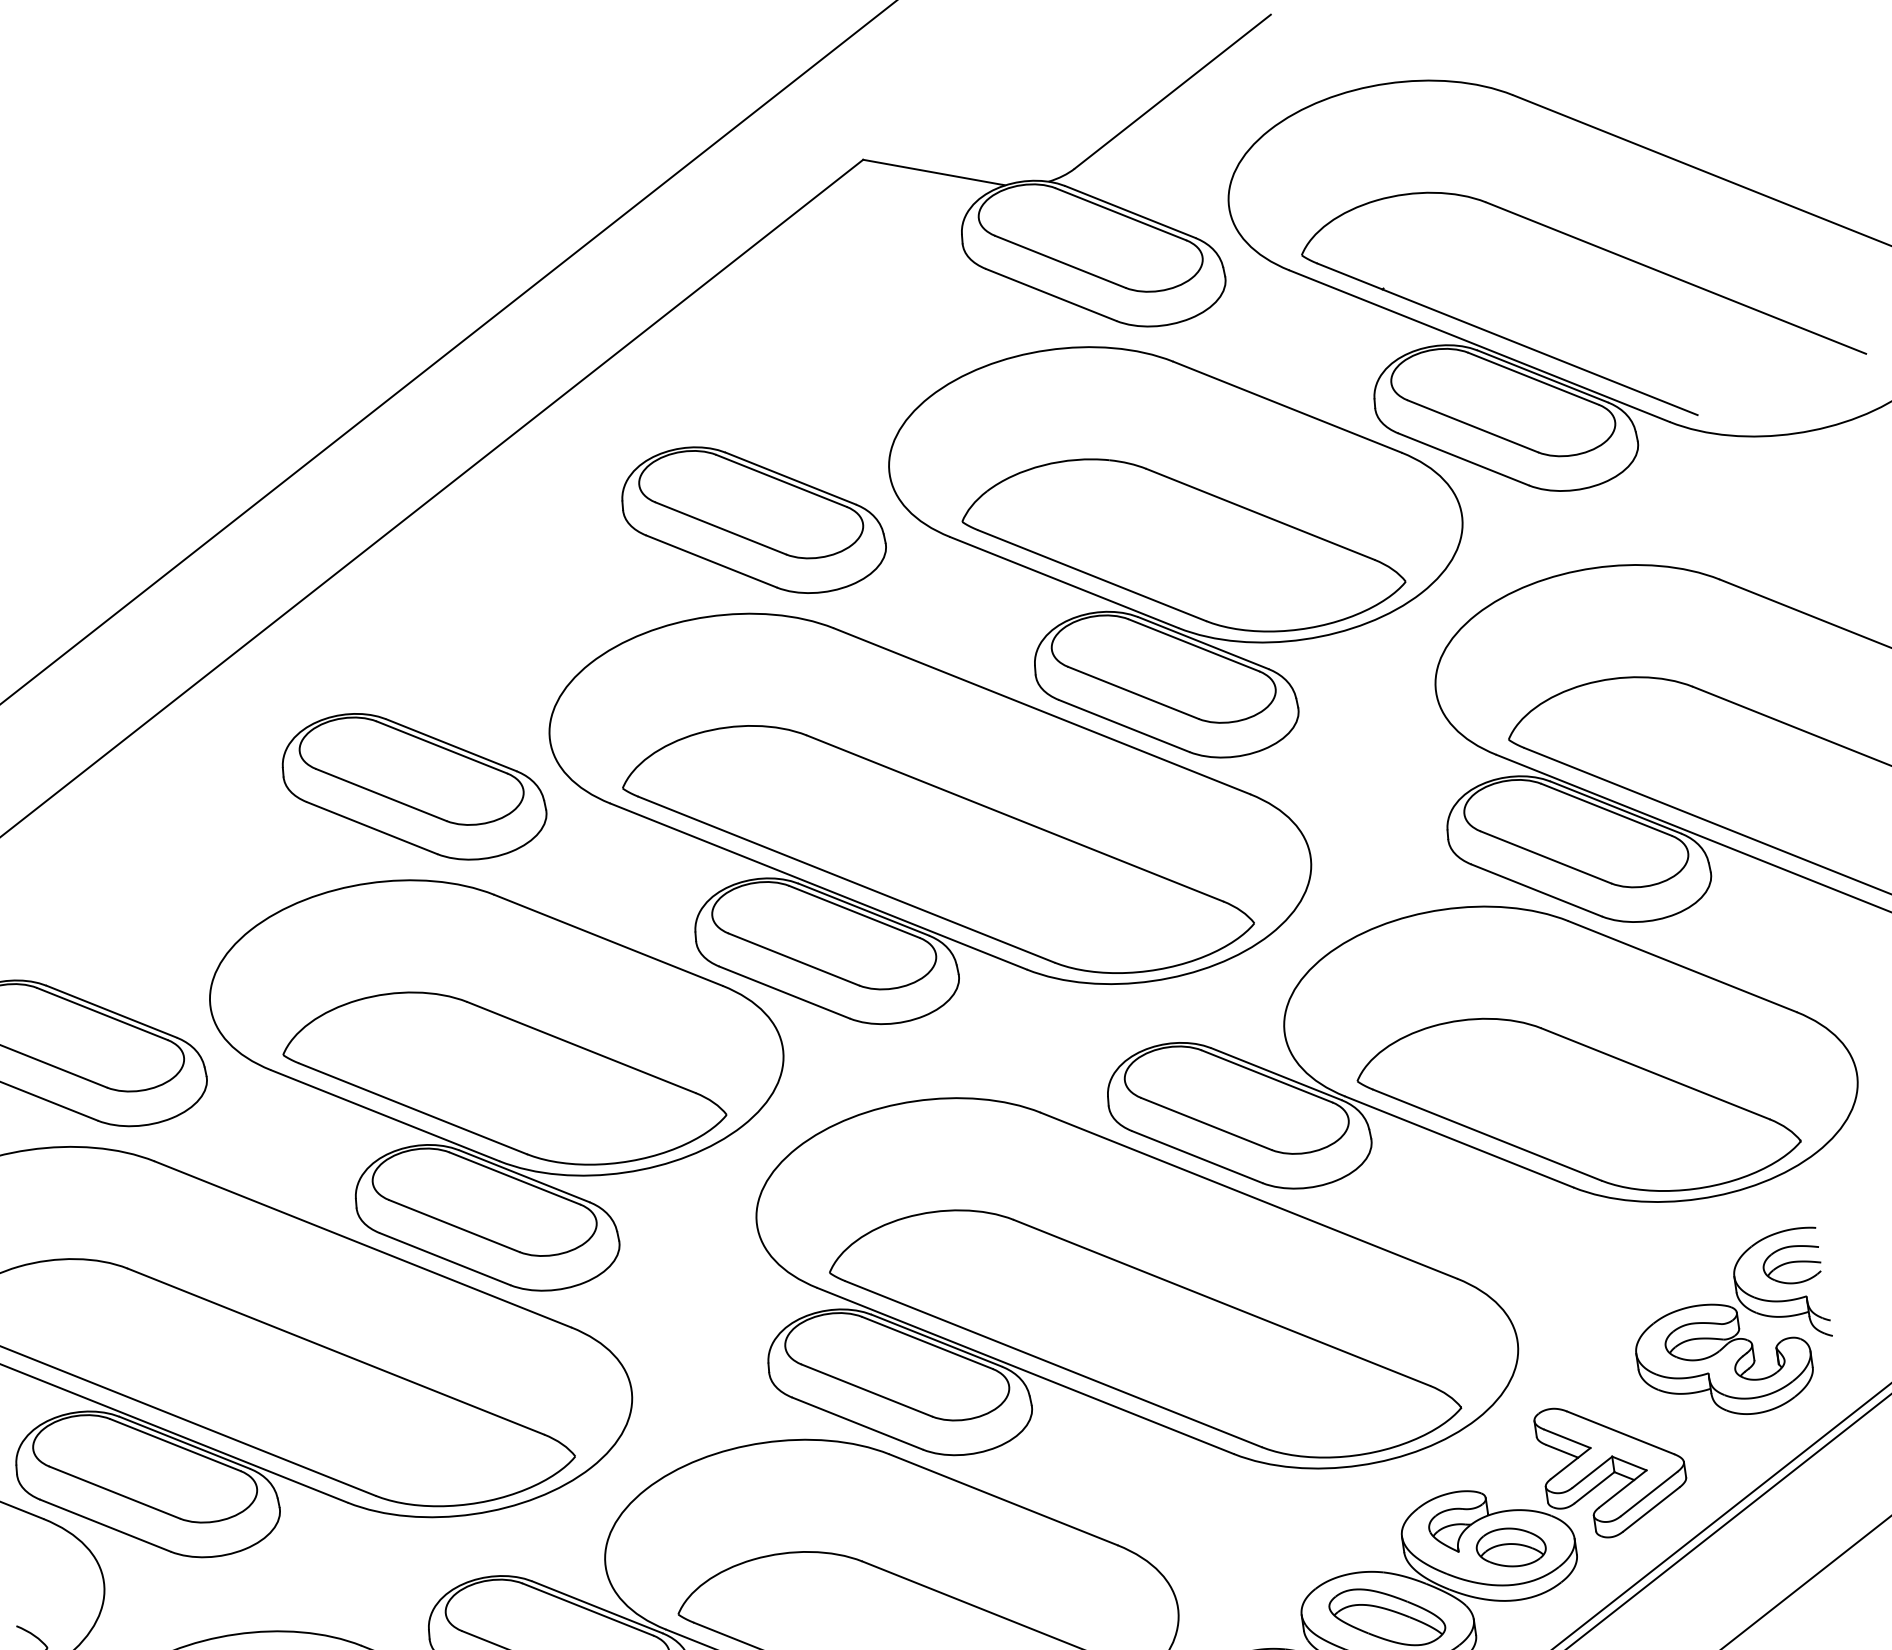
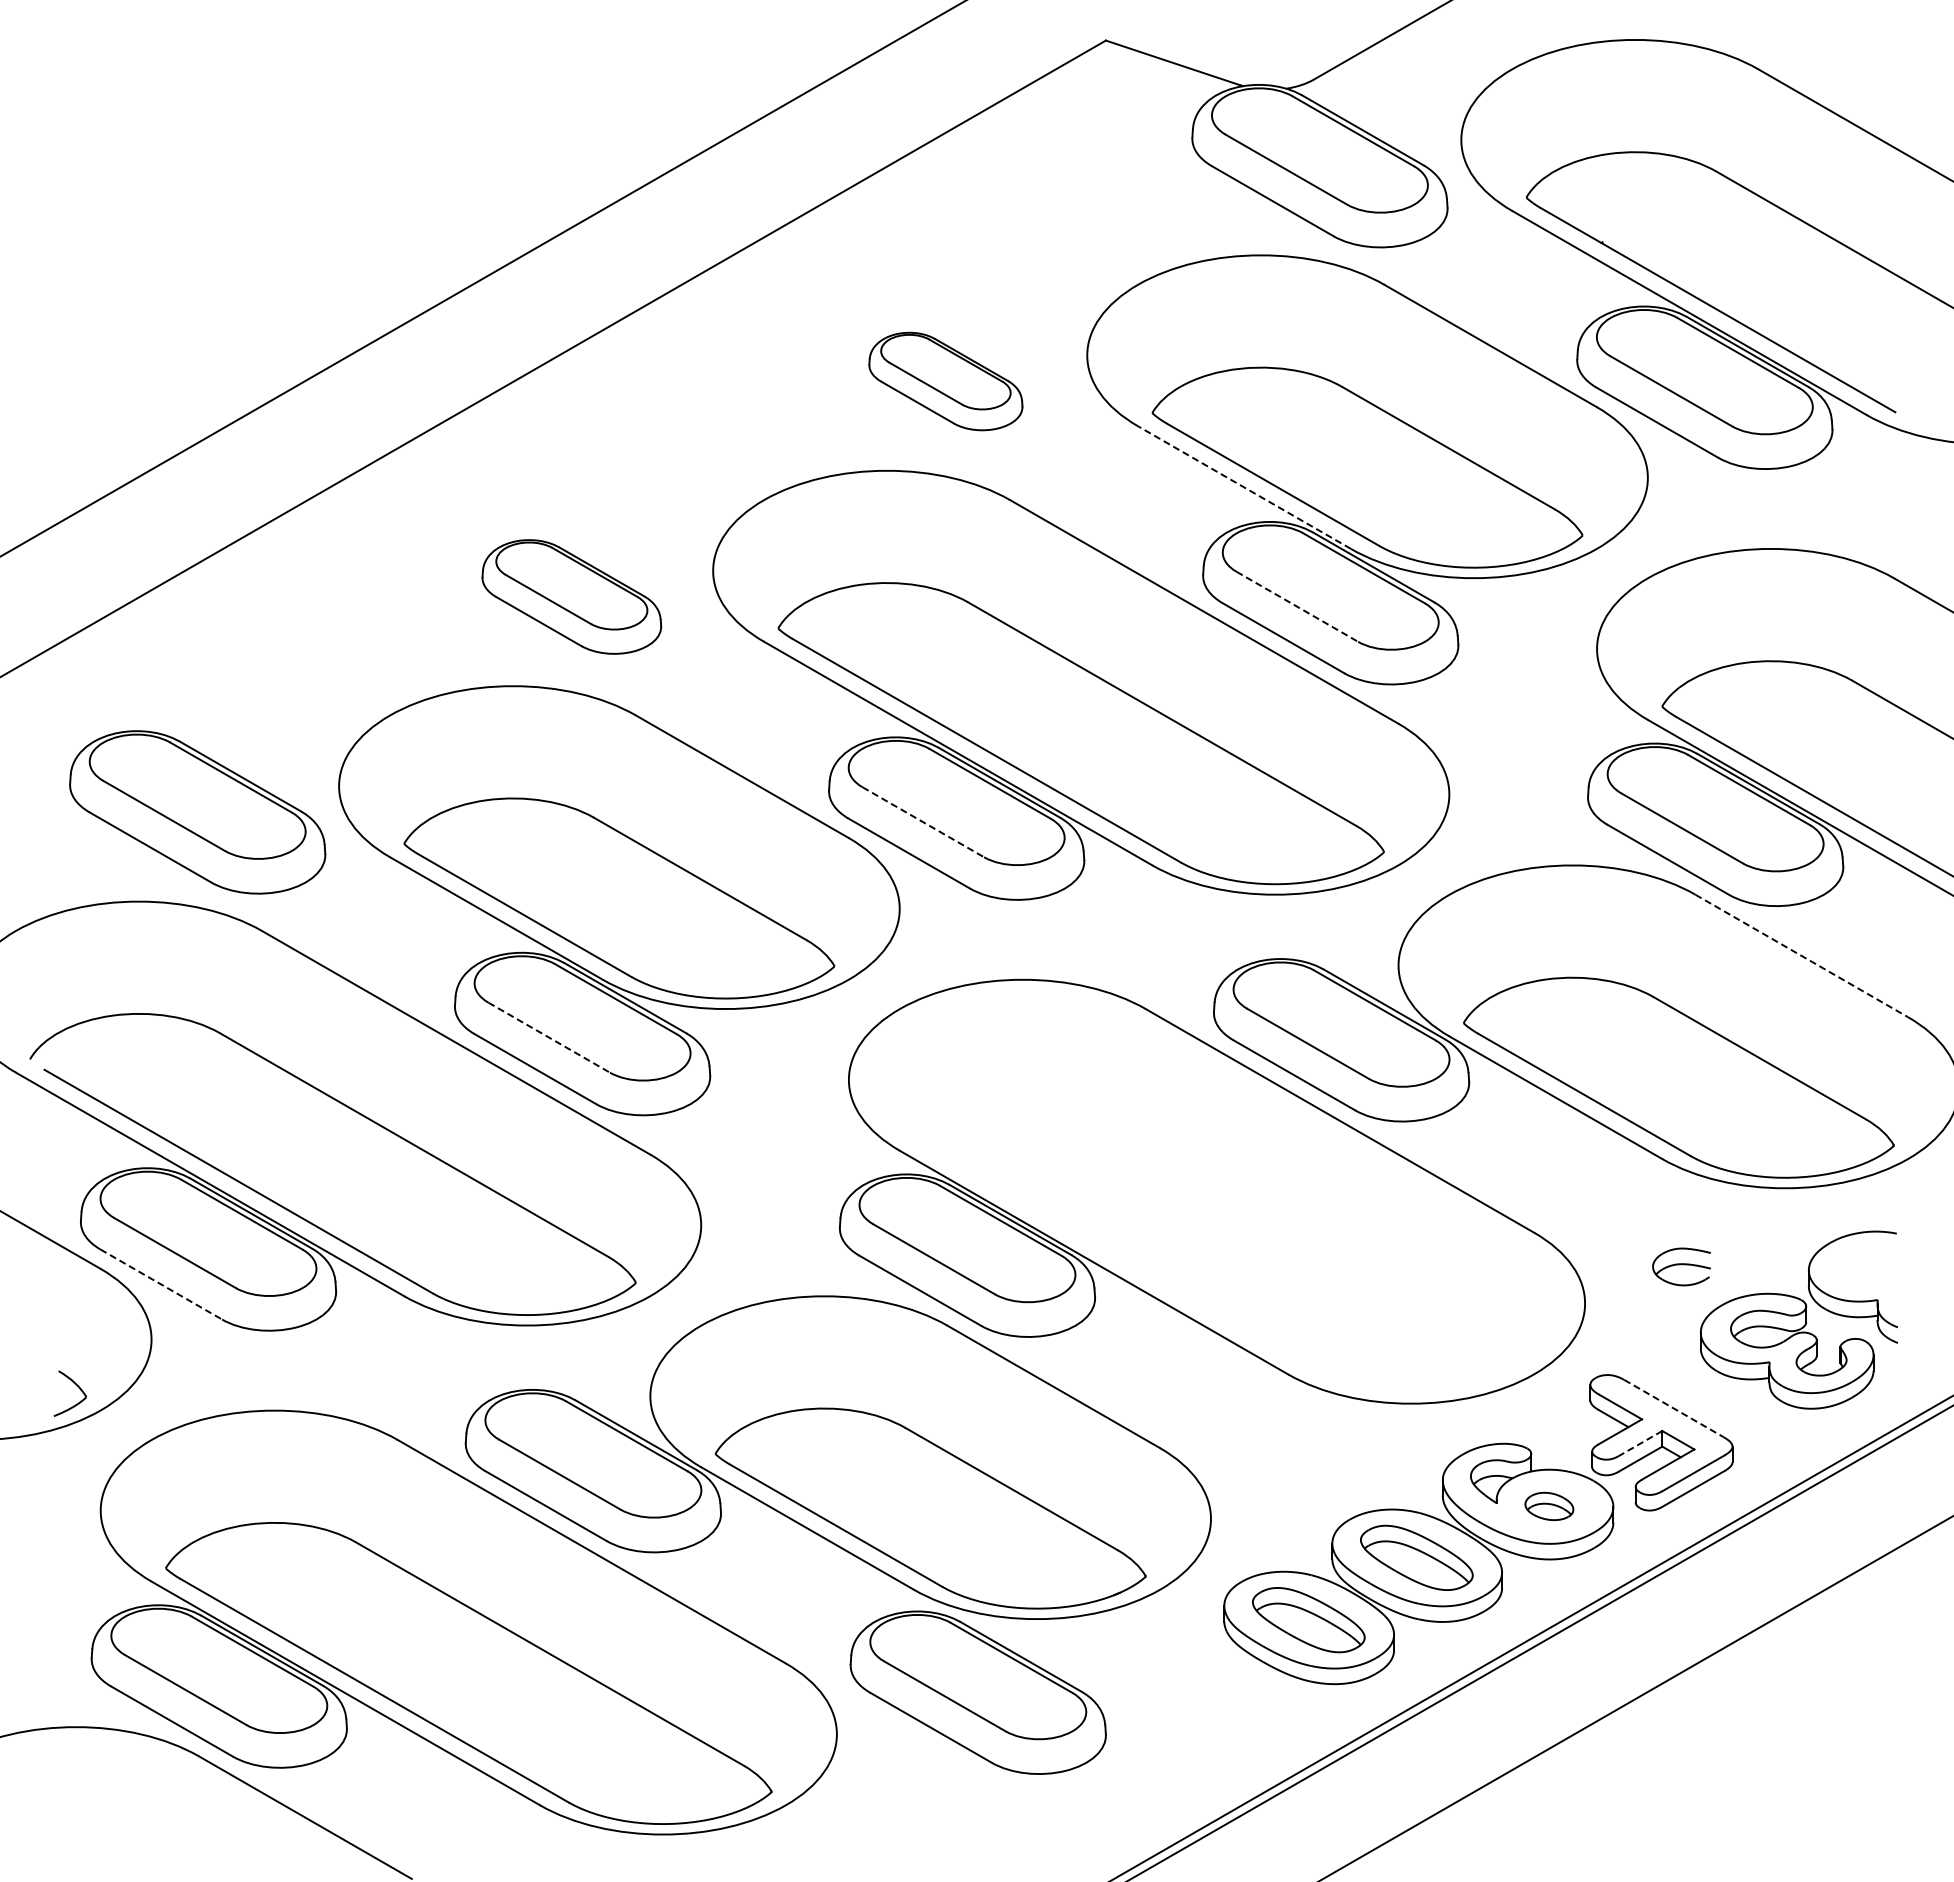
part: (753, 520) -> (945, 381), size x0.6
line: (1064, 582) -> (1244, 487), solid -> dashed
line: (1133, 693) -> (1297, 607), solid -> dashed
part: (413, 786) -> (571, 596), size x0.7
line: (794, 959) -> (923, 822), solid -> dashed
line: (1682, 967) -> (1801, 956), solid -> dashed
line: (454, 1225) -> (549, 1037), solid -> dashed
part: (1791, 1264) -> (1681, 1266), moved
part: (1144, 1333) -> (1216, 1242), removed
line: (1621, 1432) -> (1674, 1408), solid -> dashed
line: (1592, 1472) -> (1640, 1443), solid -> dashed
line: (105, 1525) -> (161, 1284), solid -> dashed
part: (1511, 1547) -> (1549, 1506), size x0.7

